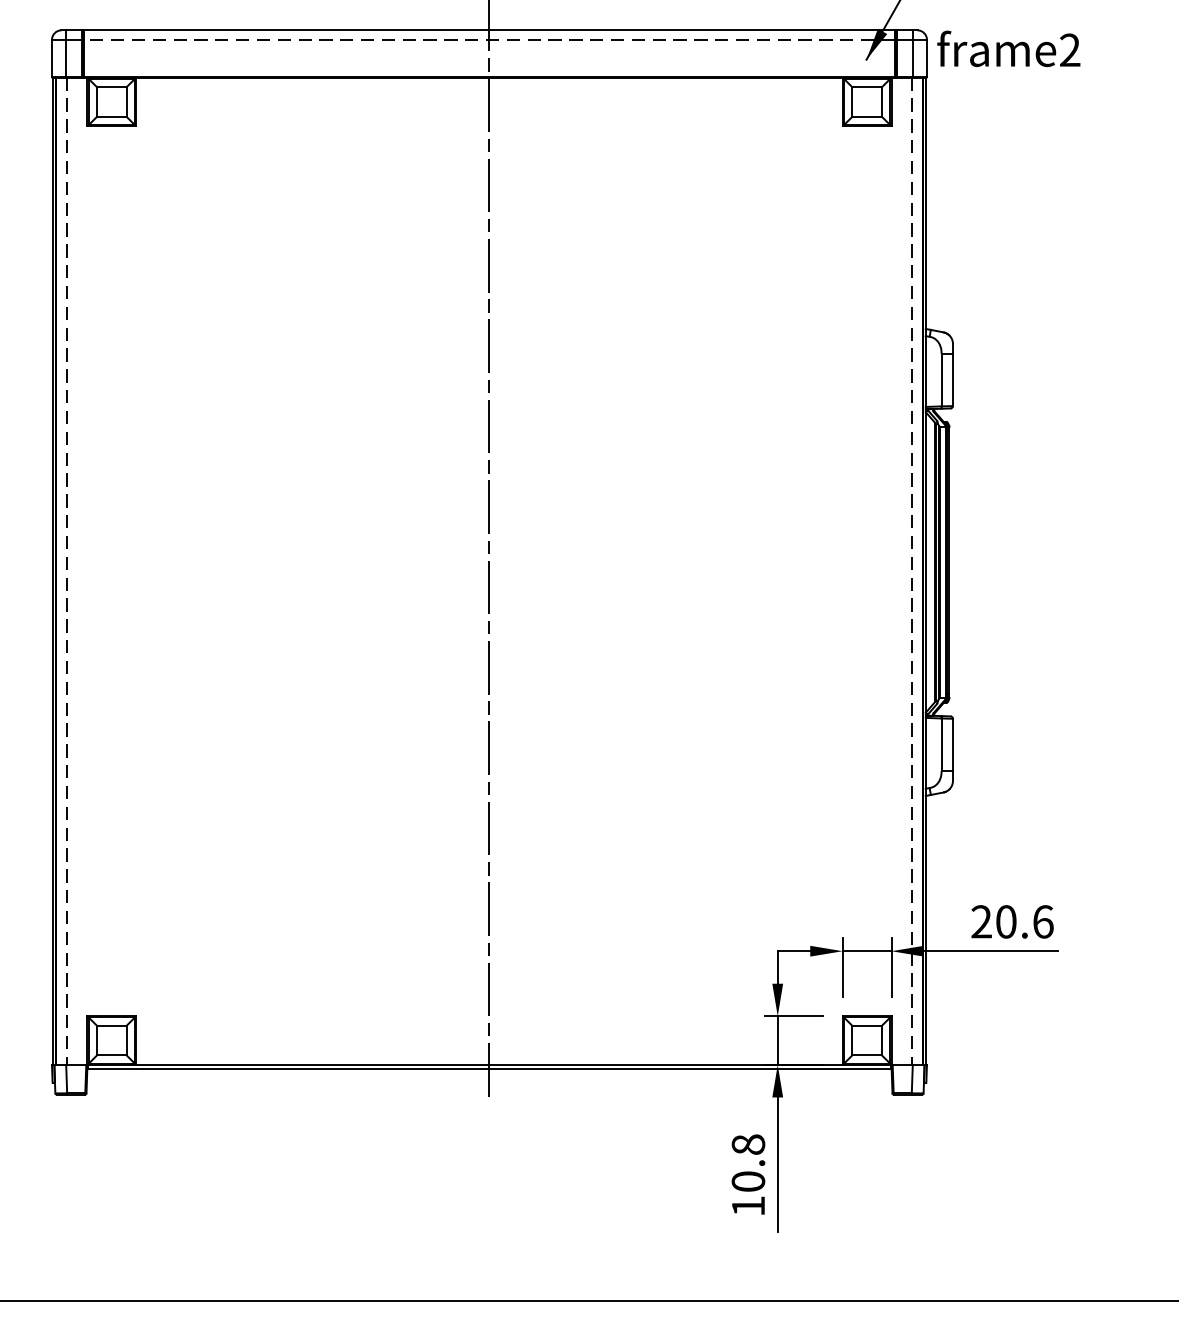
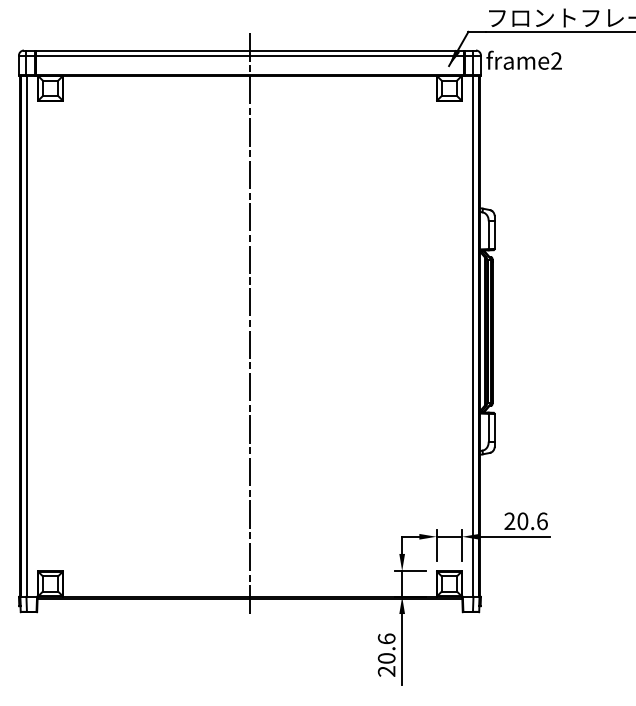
line: (488, 39) -> (249, 55), dashed -> solid
line: (66, 571) -> (26, 336), dashed -> solid
line: (912, 571) -> (473, 336), dashed -> solid
text: (748, 1174) -> (386, 654), 10.8 -> 20.6

